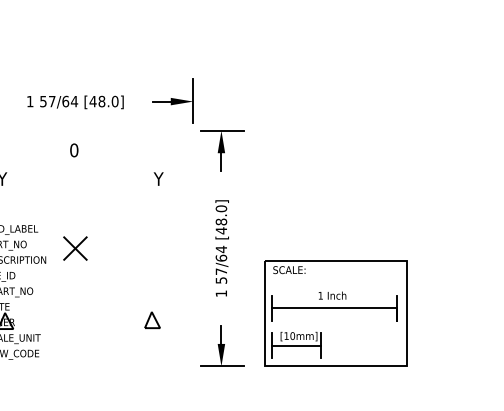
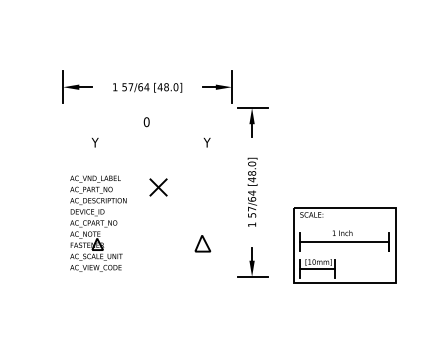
part: (75, 248) -> (158, 187), moved
part: (335, 312) -> (344, 245), moved
part: (152, 319) -> (202, 243), size x1.4

